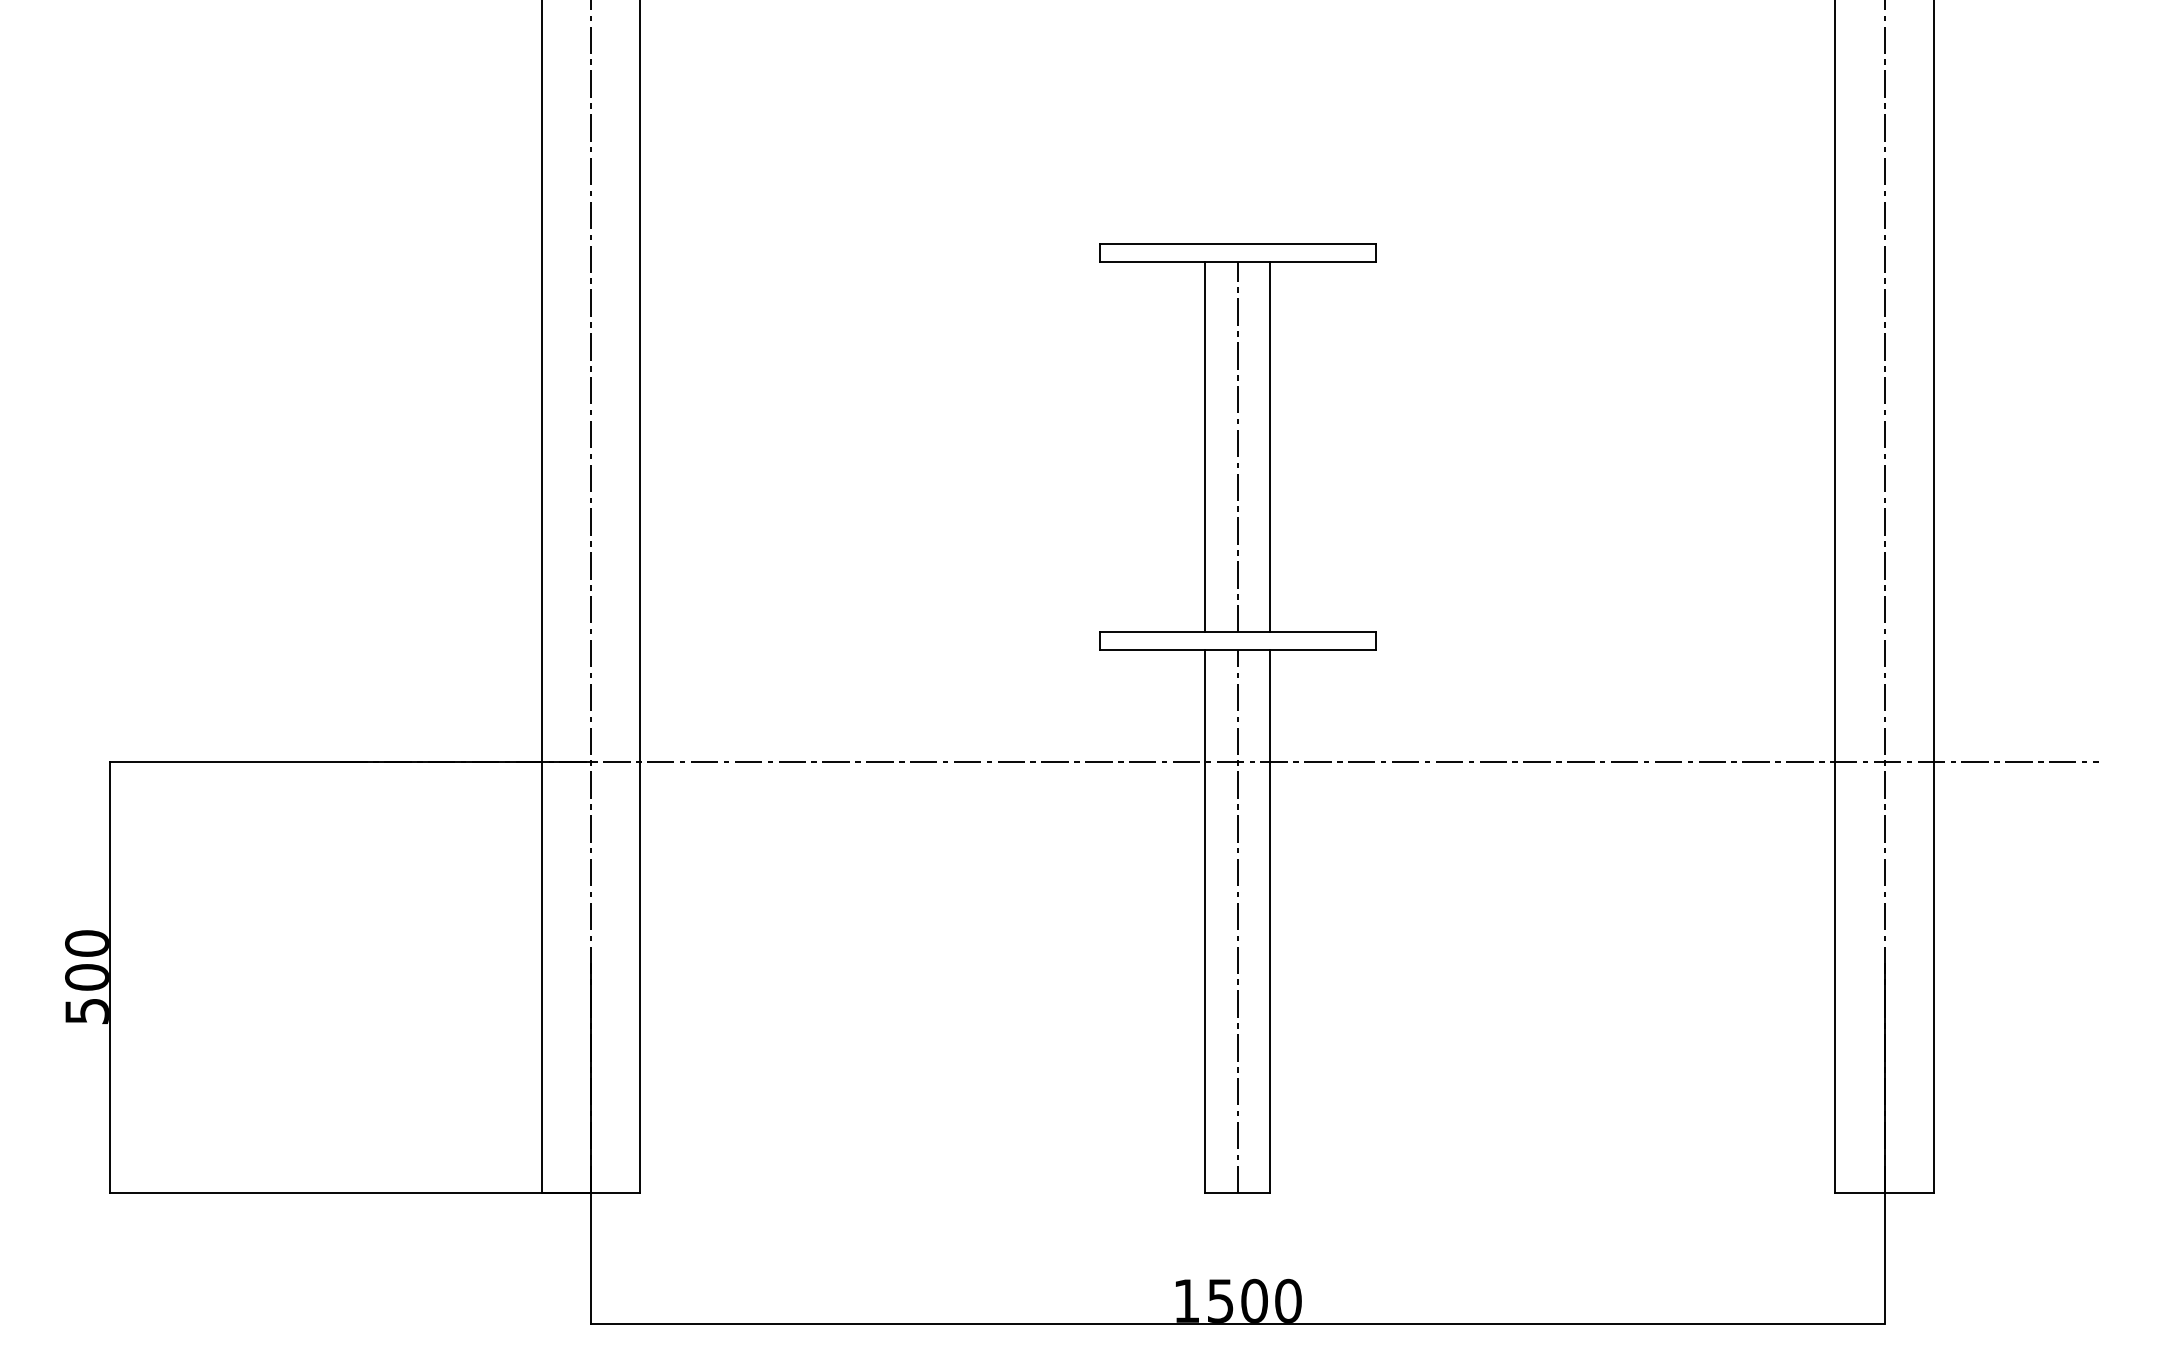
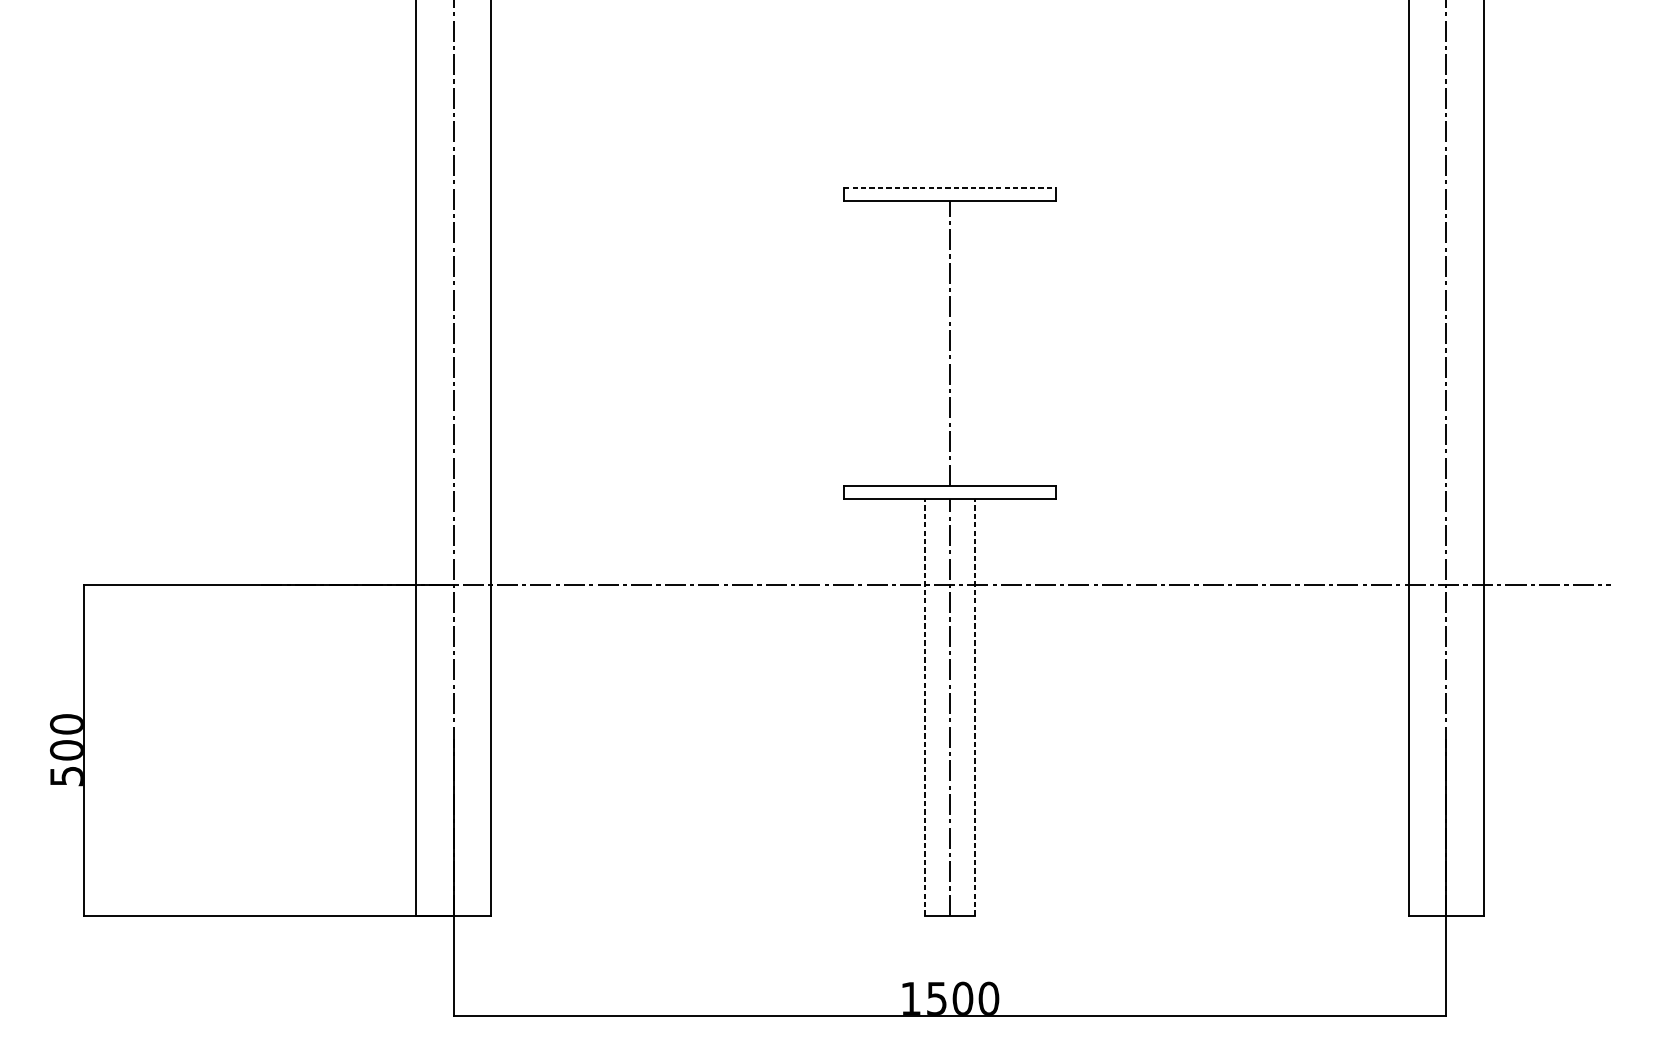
line: (1237, 244) -> (949, 187), solid -> dashed
line: (1204, 446) -> (924, 342), removed
line: (1270, 446) -> (975, 342), removed
line: (1204, 921) -> (924, 707), solid -> dashed
line: (1270, 921) -> (975, 707), solid -> dashed

